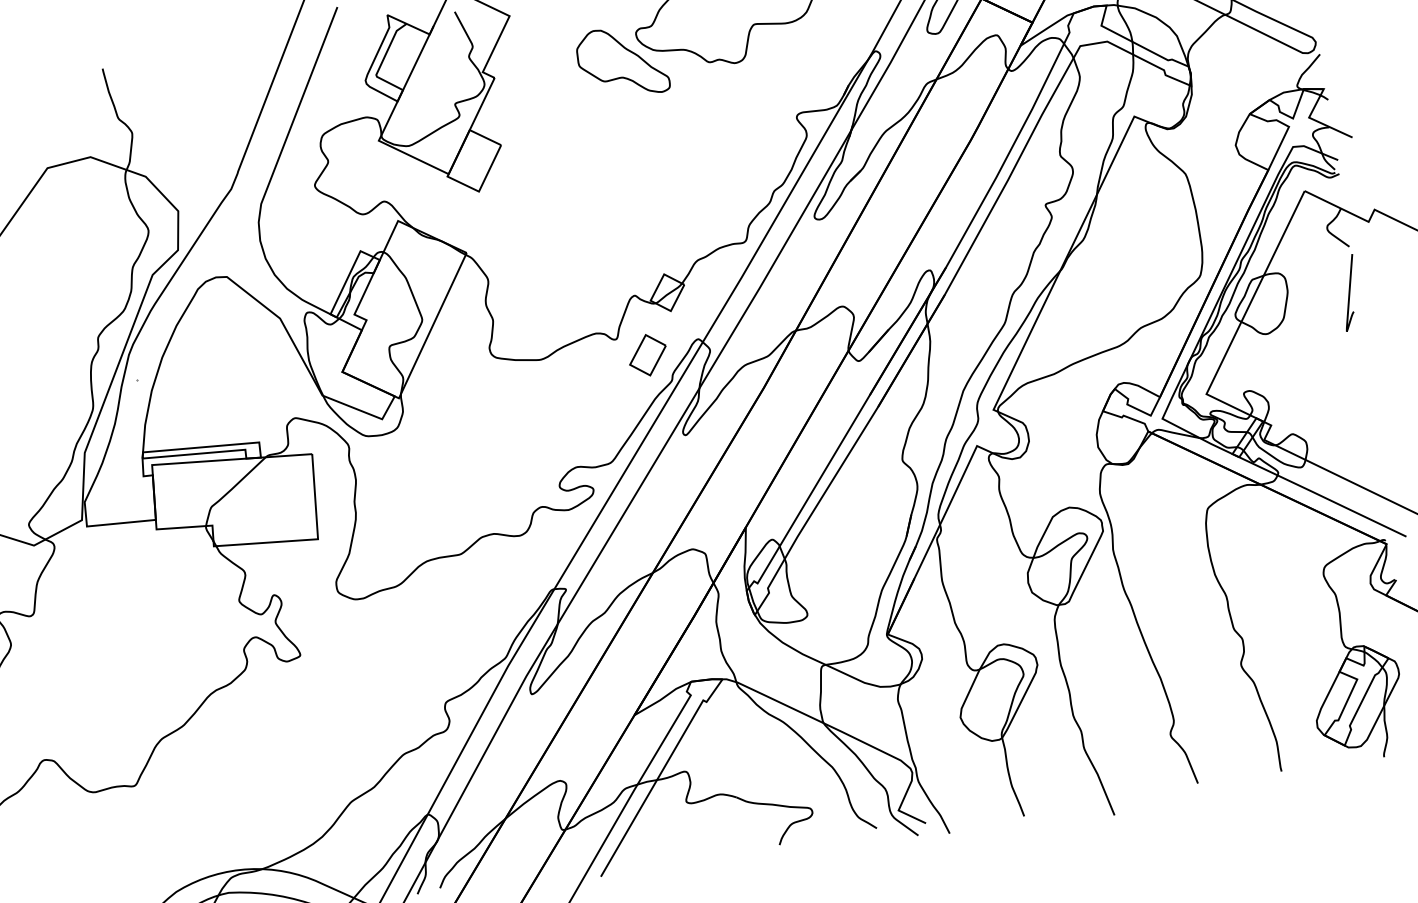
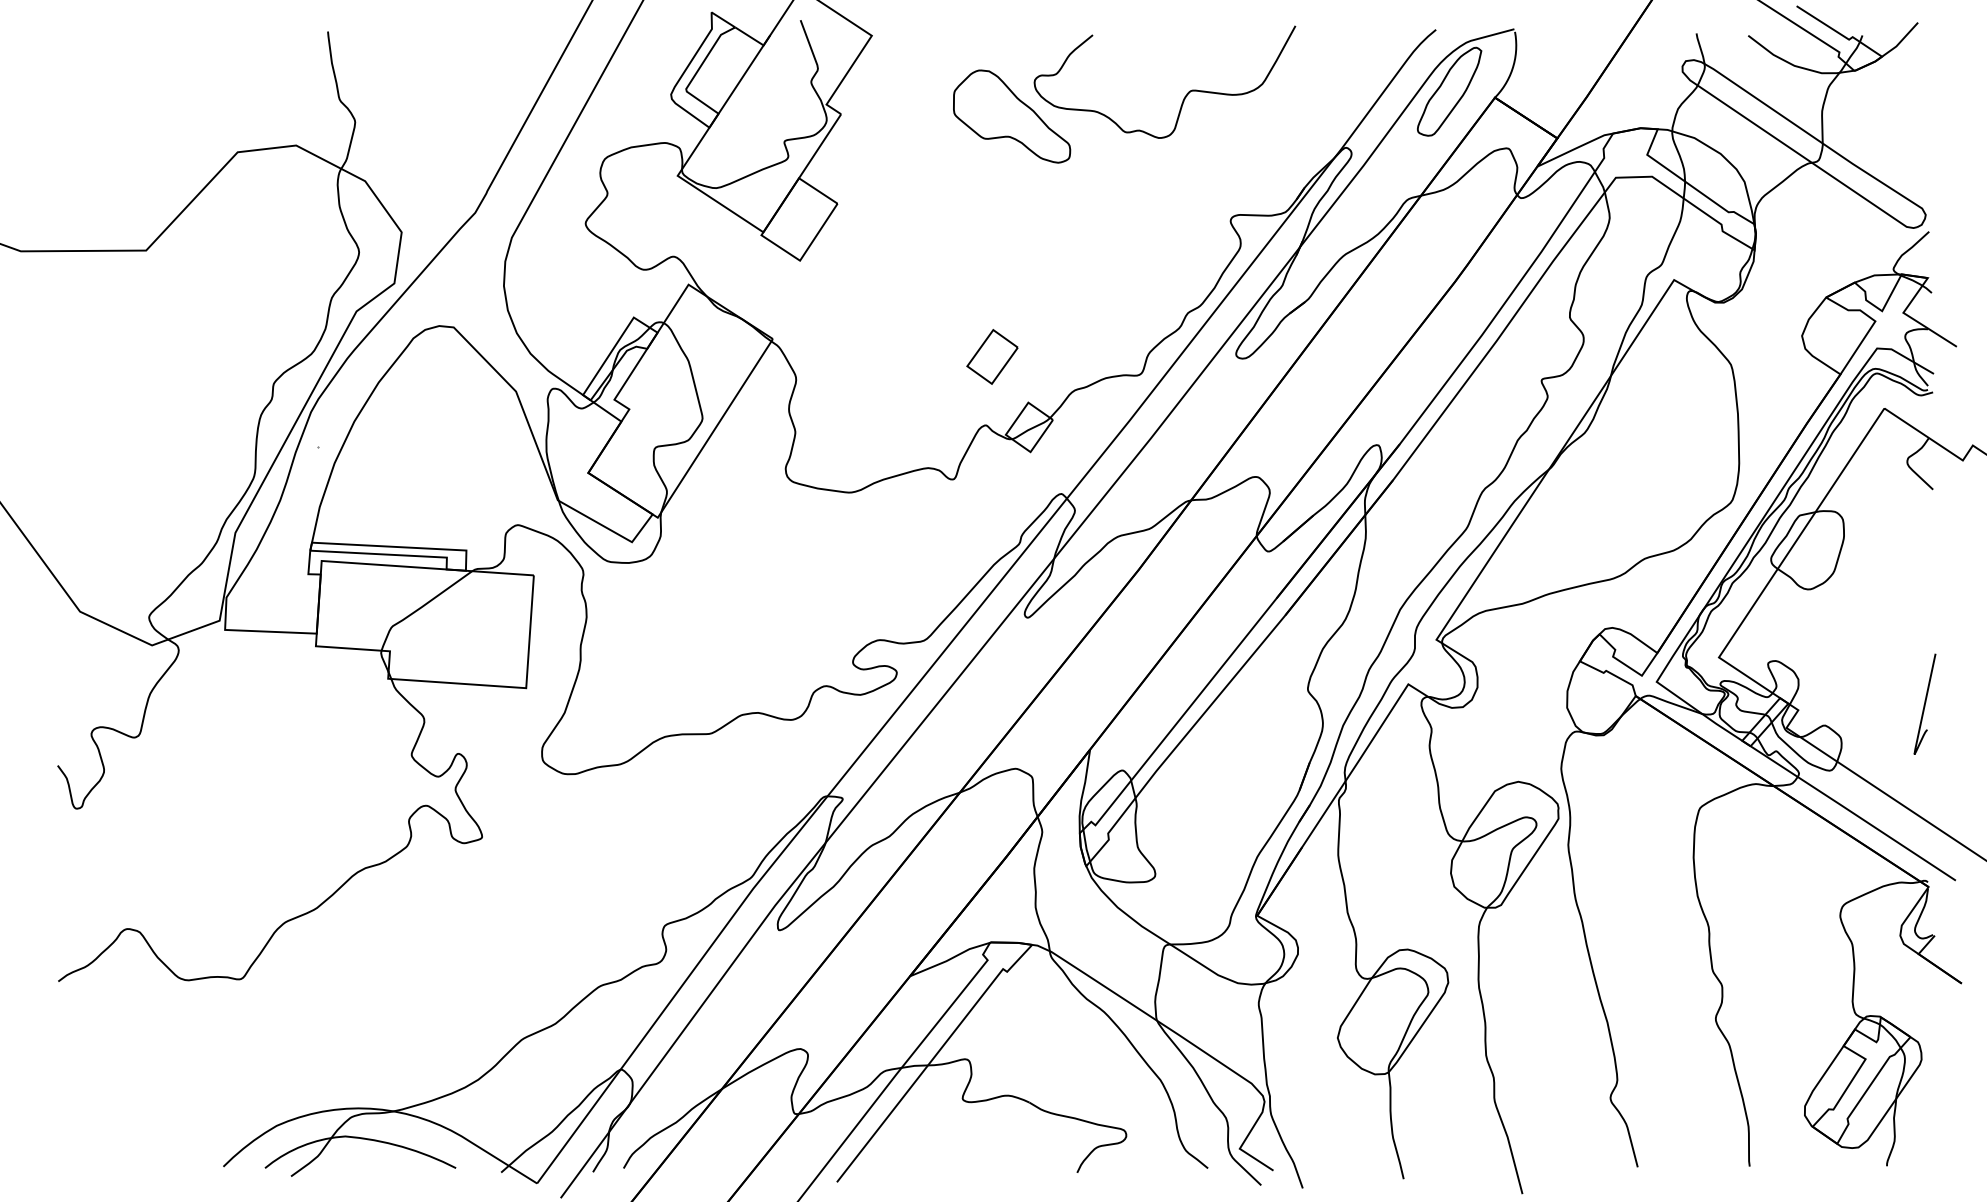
curve: (1349, 292) -> (1924, 703), moved
part: (647, 354) -> (992, 356), moved

